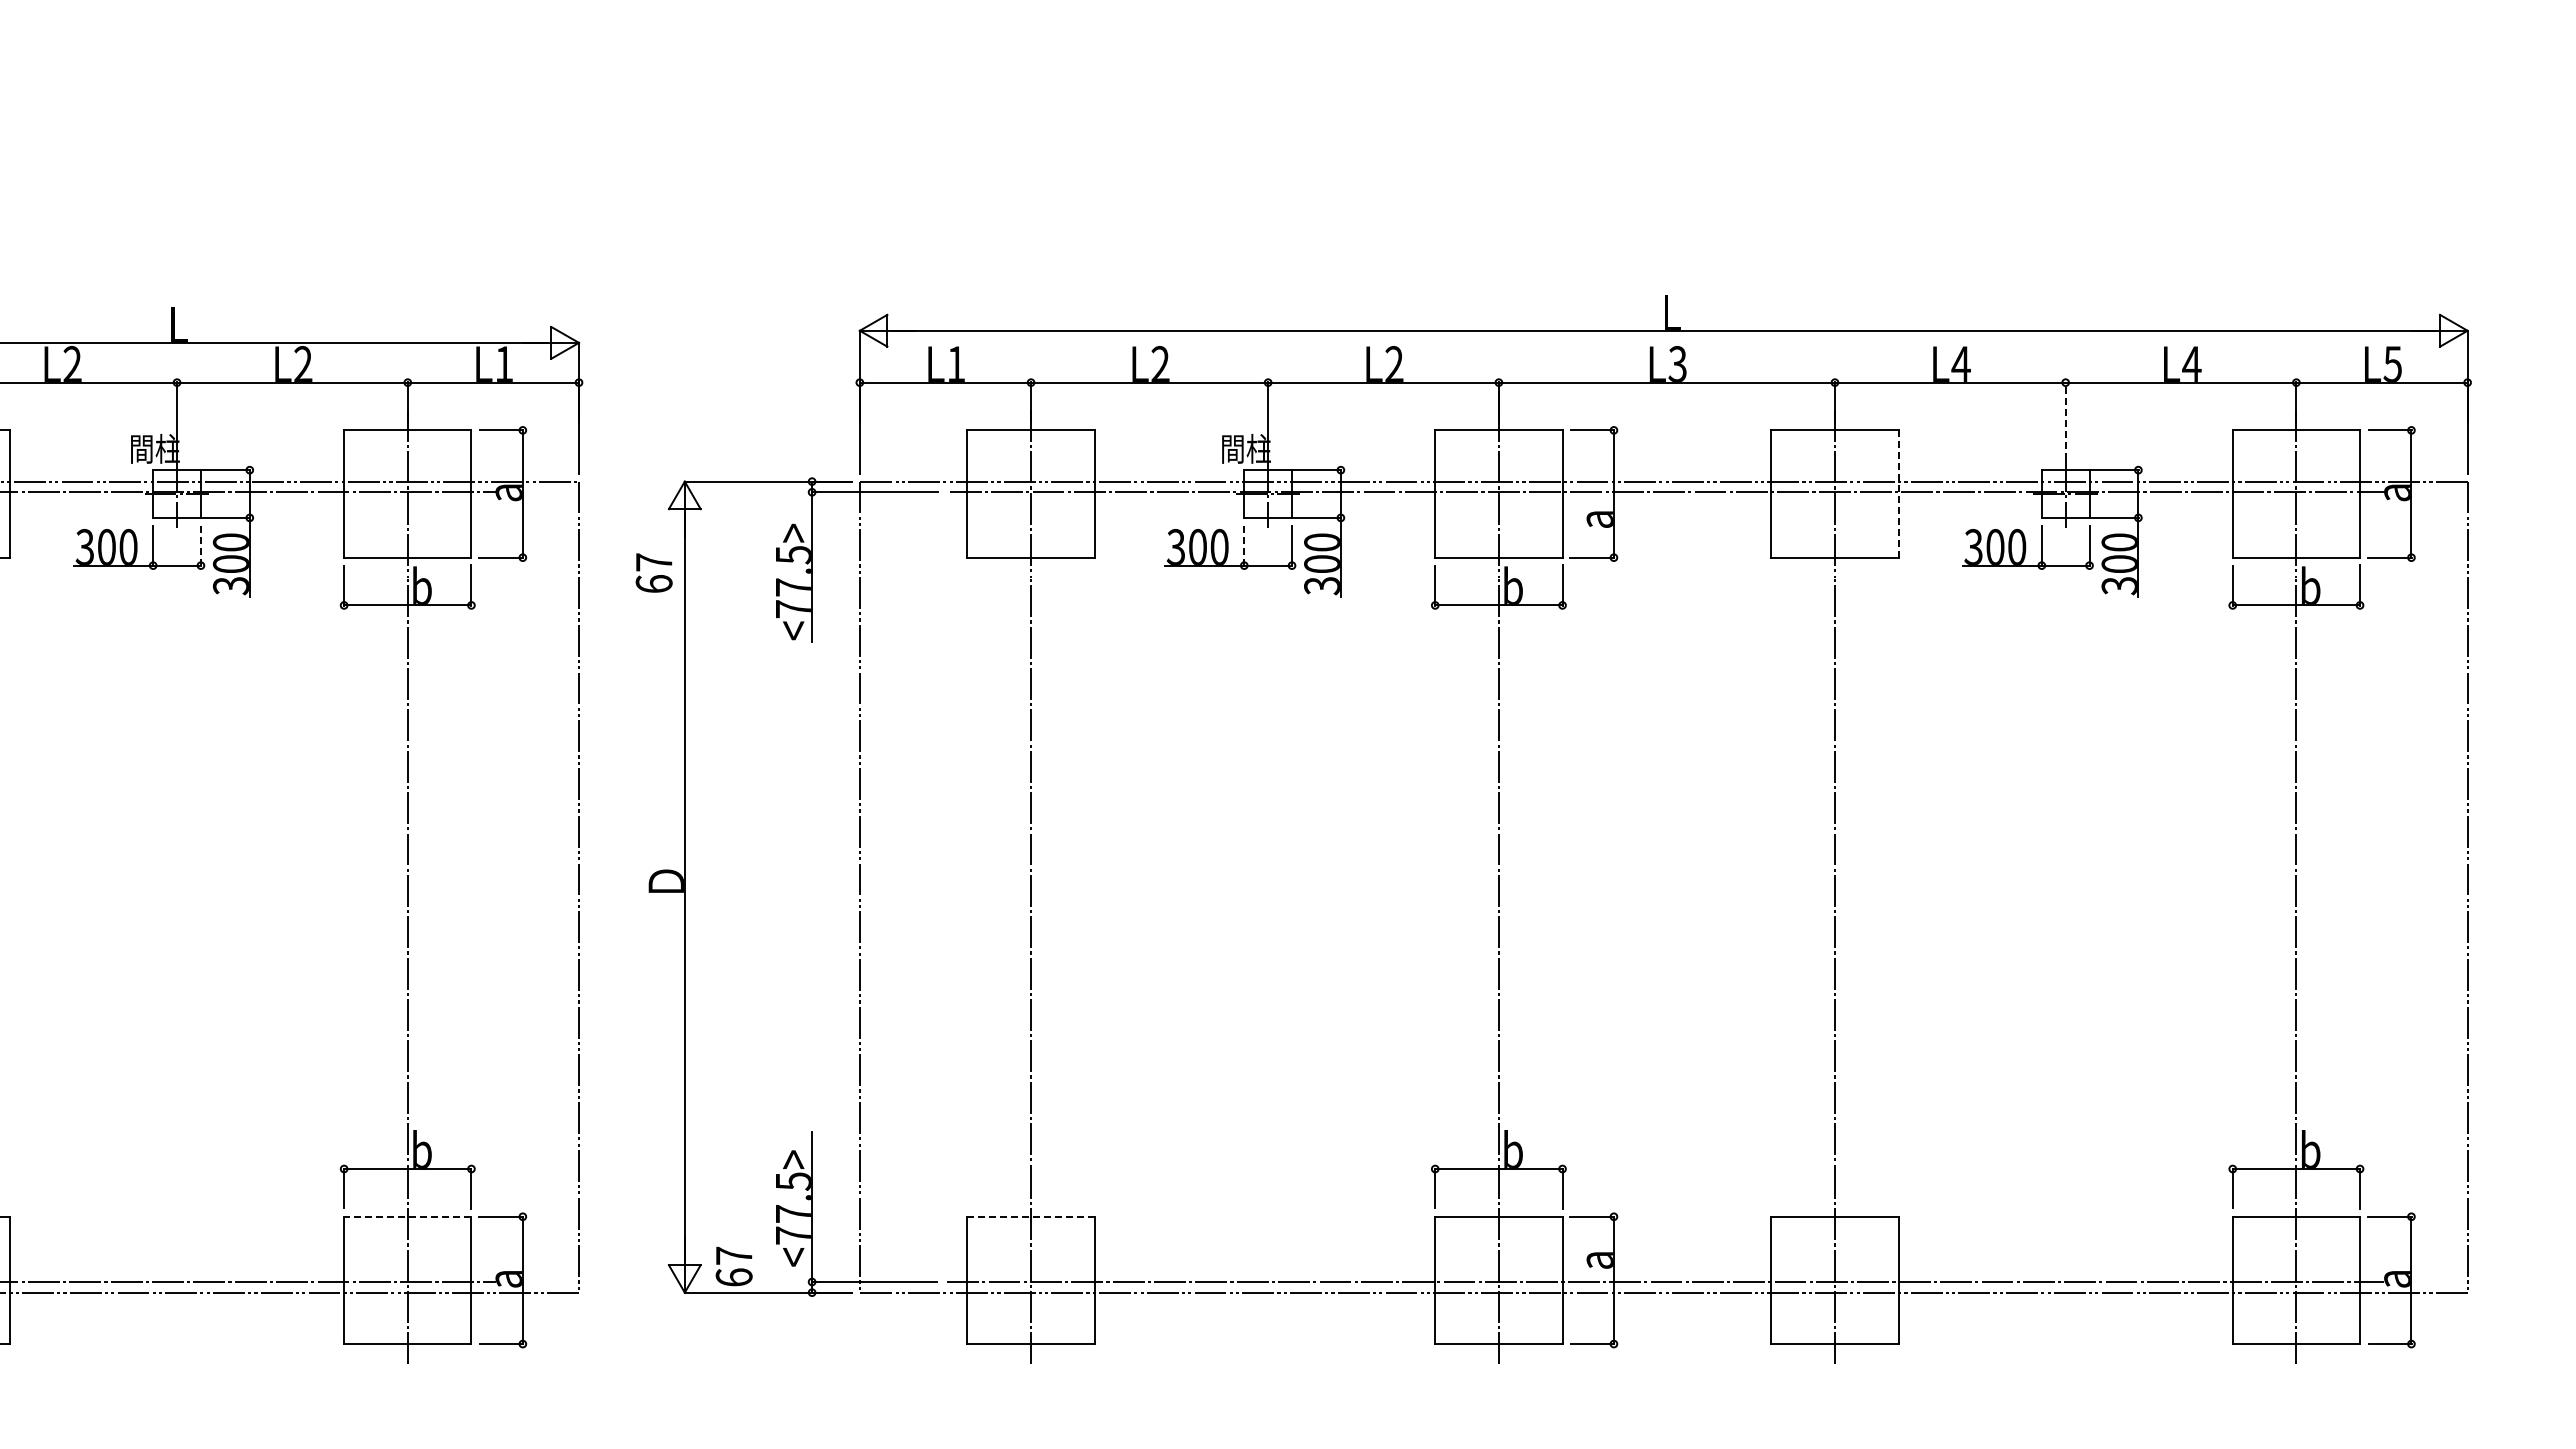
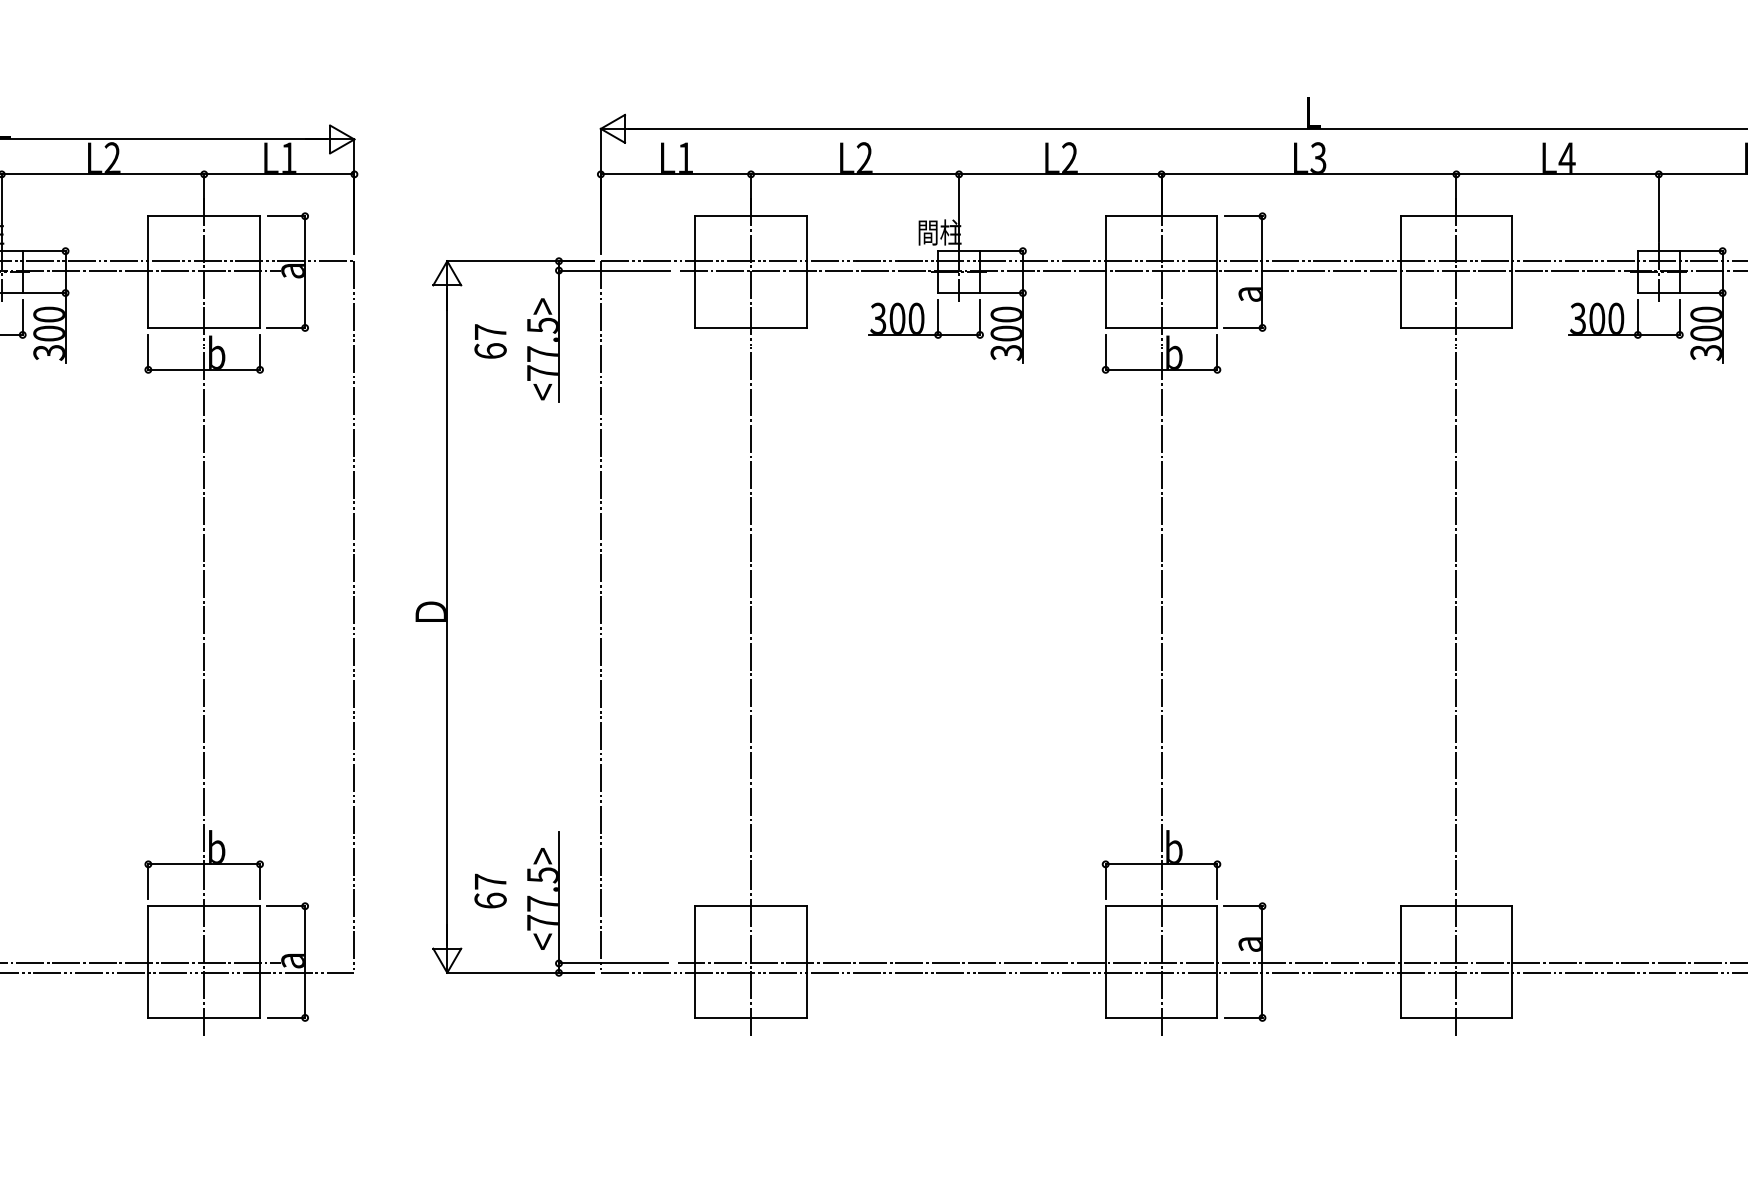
line: (2065, 421) -> (1658, 208), dashed -> solid
line: (1898, 494) -> (1512, 272), dashed -> solid
line: (200, 545) -> (22, 317), dashed -> solid
line: (1244, 545) -> (938, 317), dashed -> solid
text: (653, 572) -> (489, 340), moved
line: (407, 1216) -> (203, 905), dashed -> solid
line: (1031, 1216) -> (751, 905), dashed -> solid
text: (733, 1266) -> (489, 891), moved

